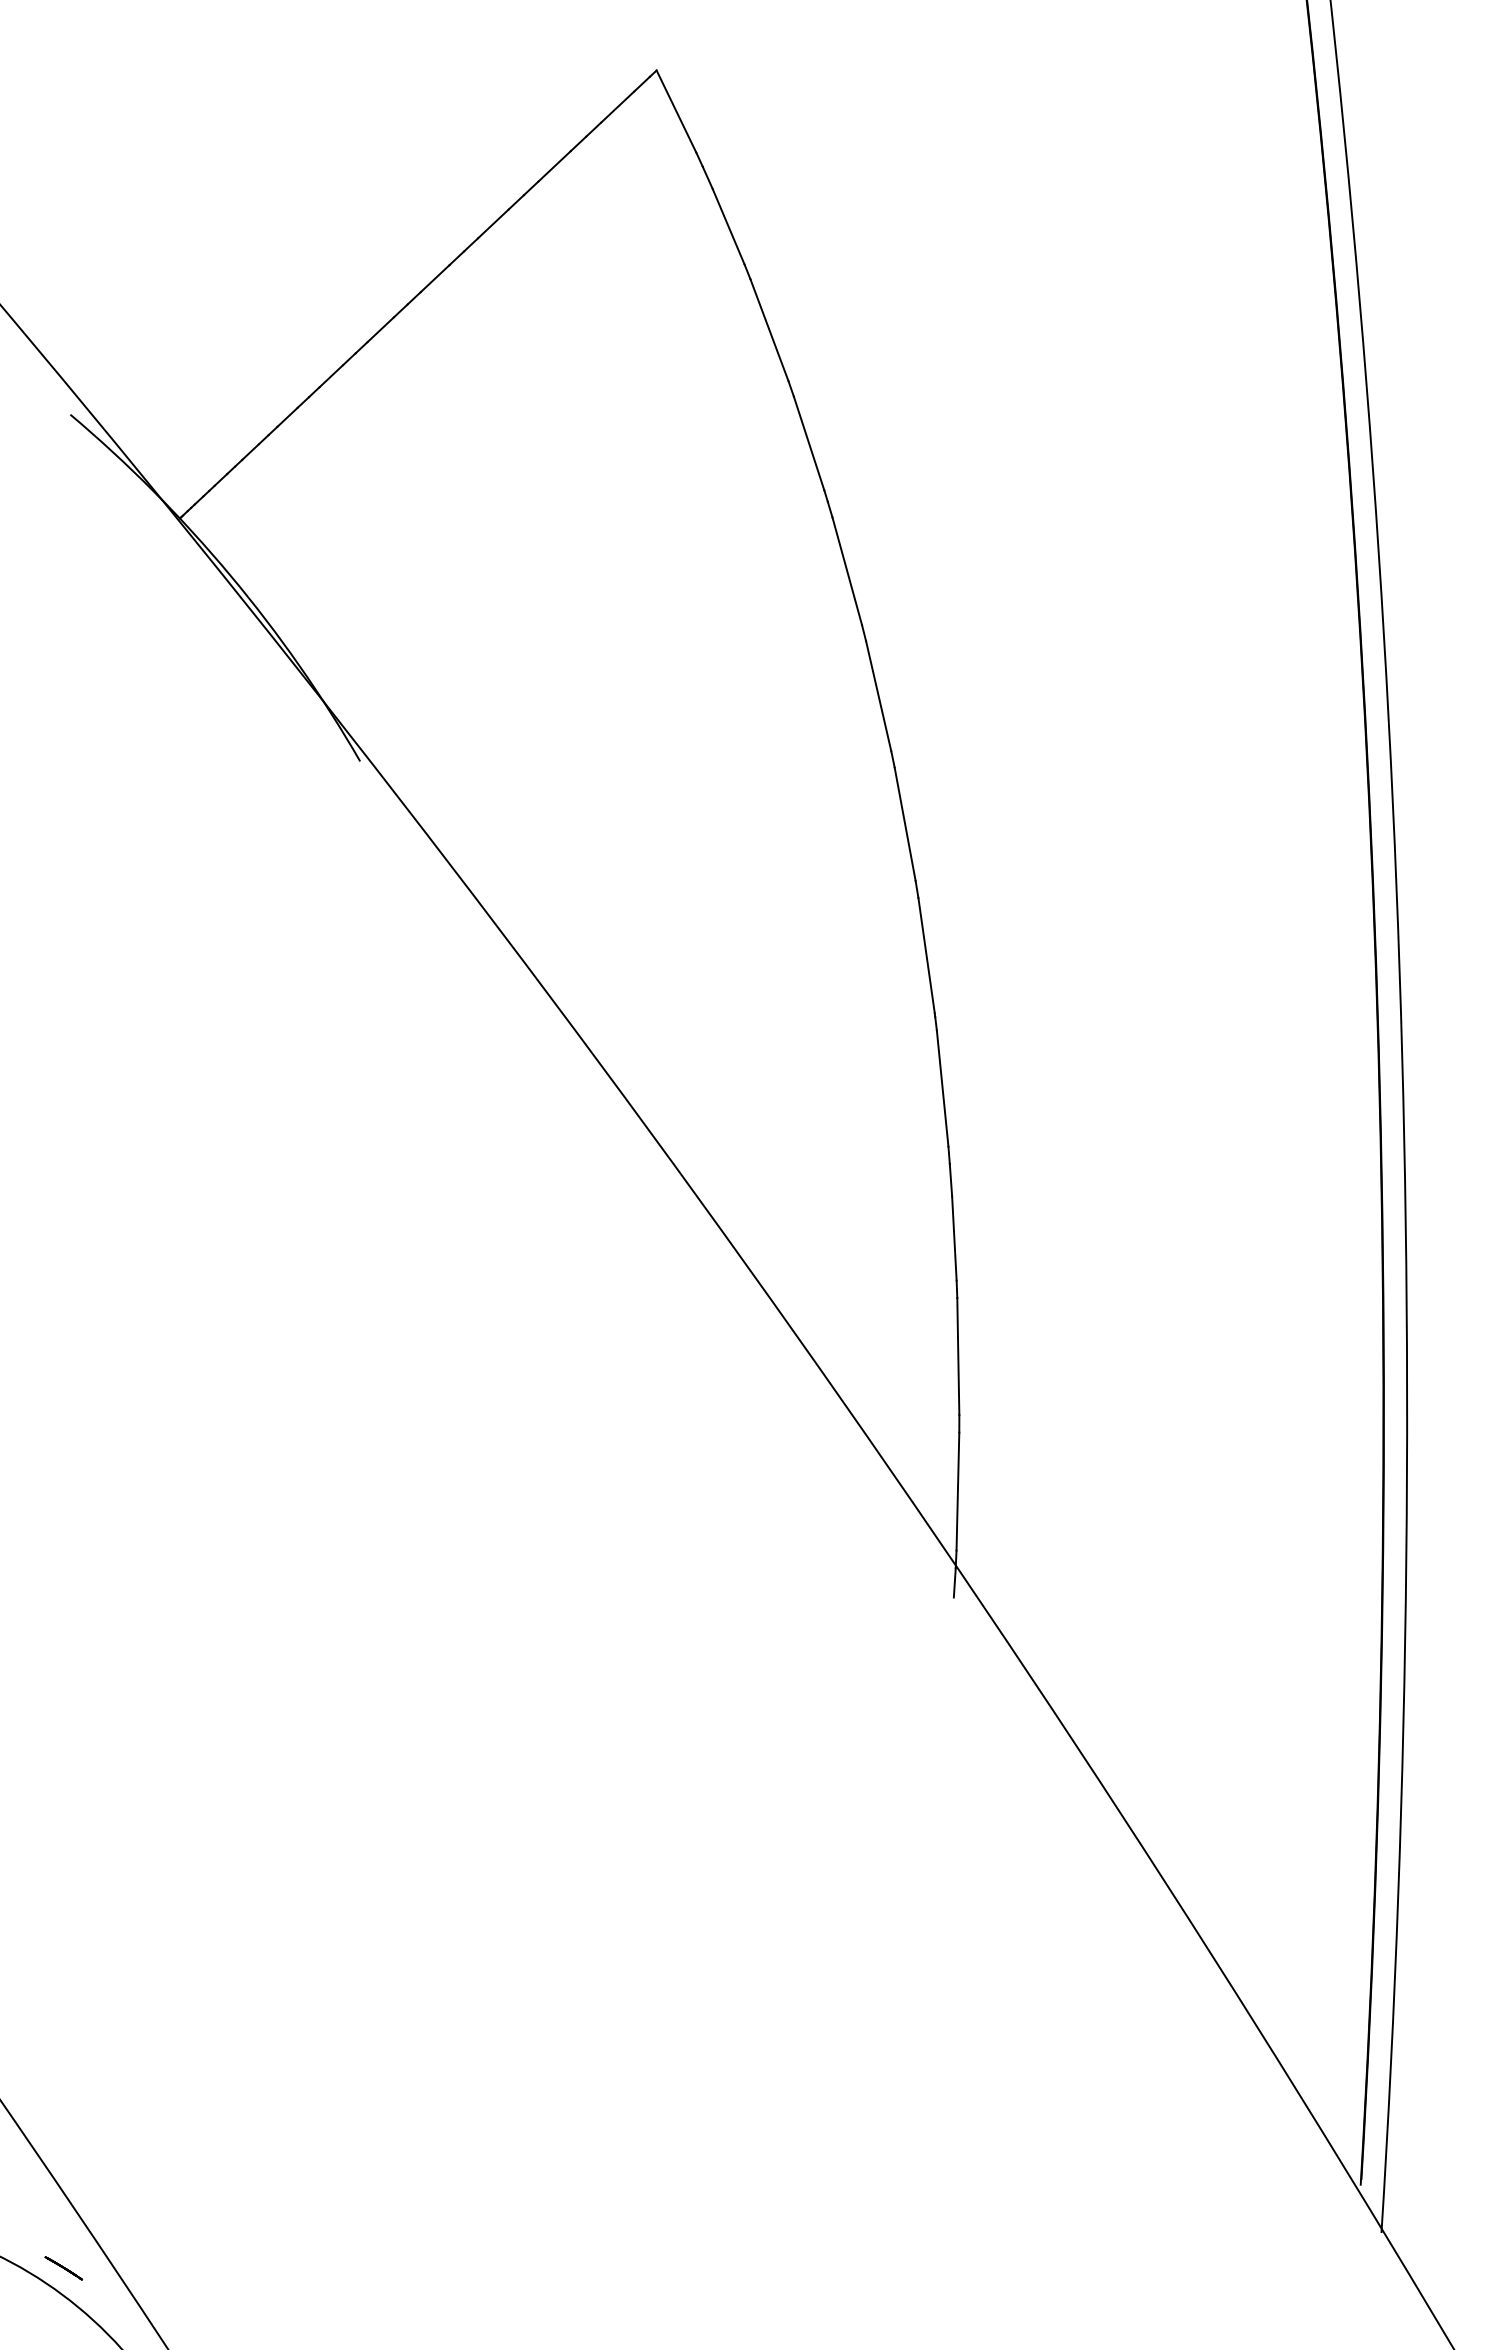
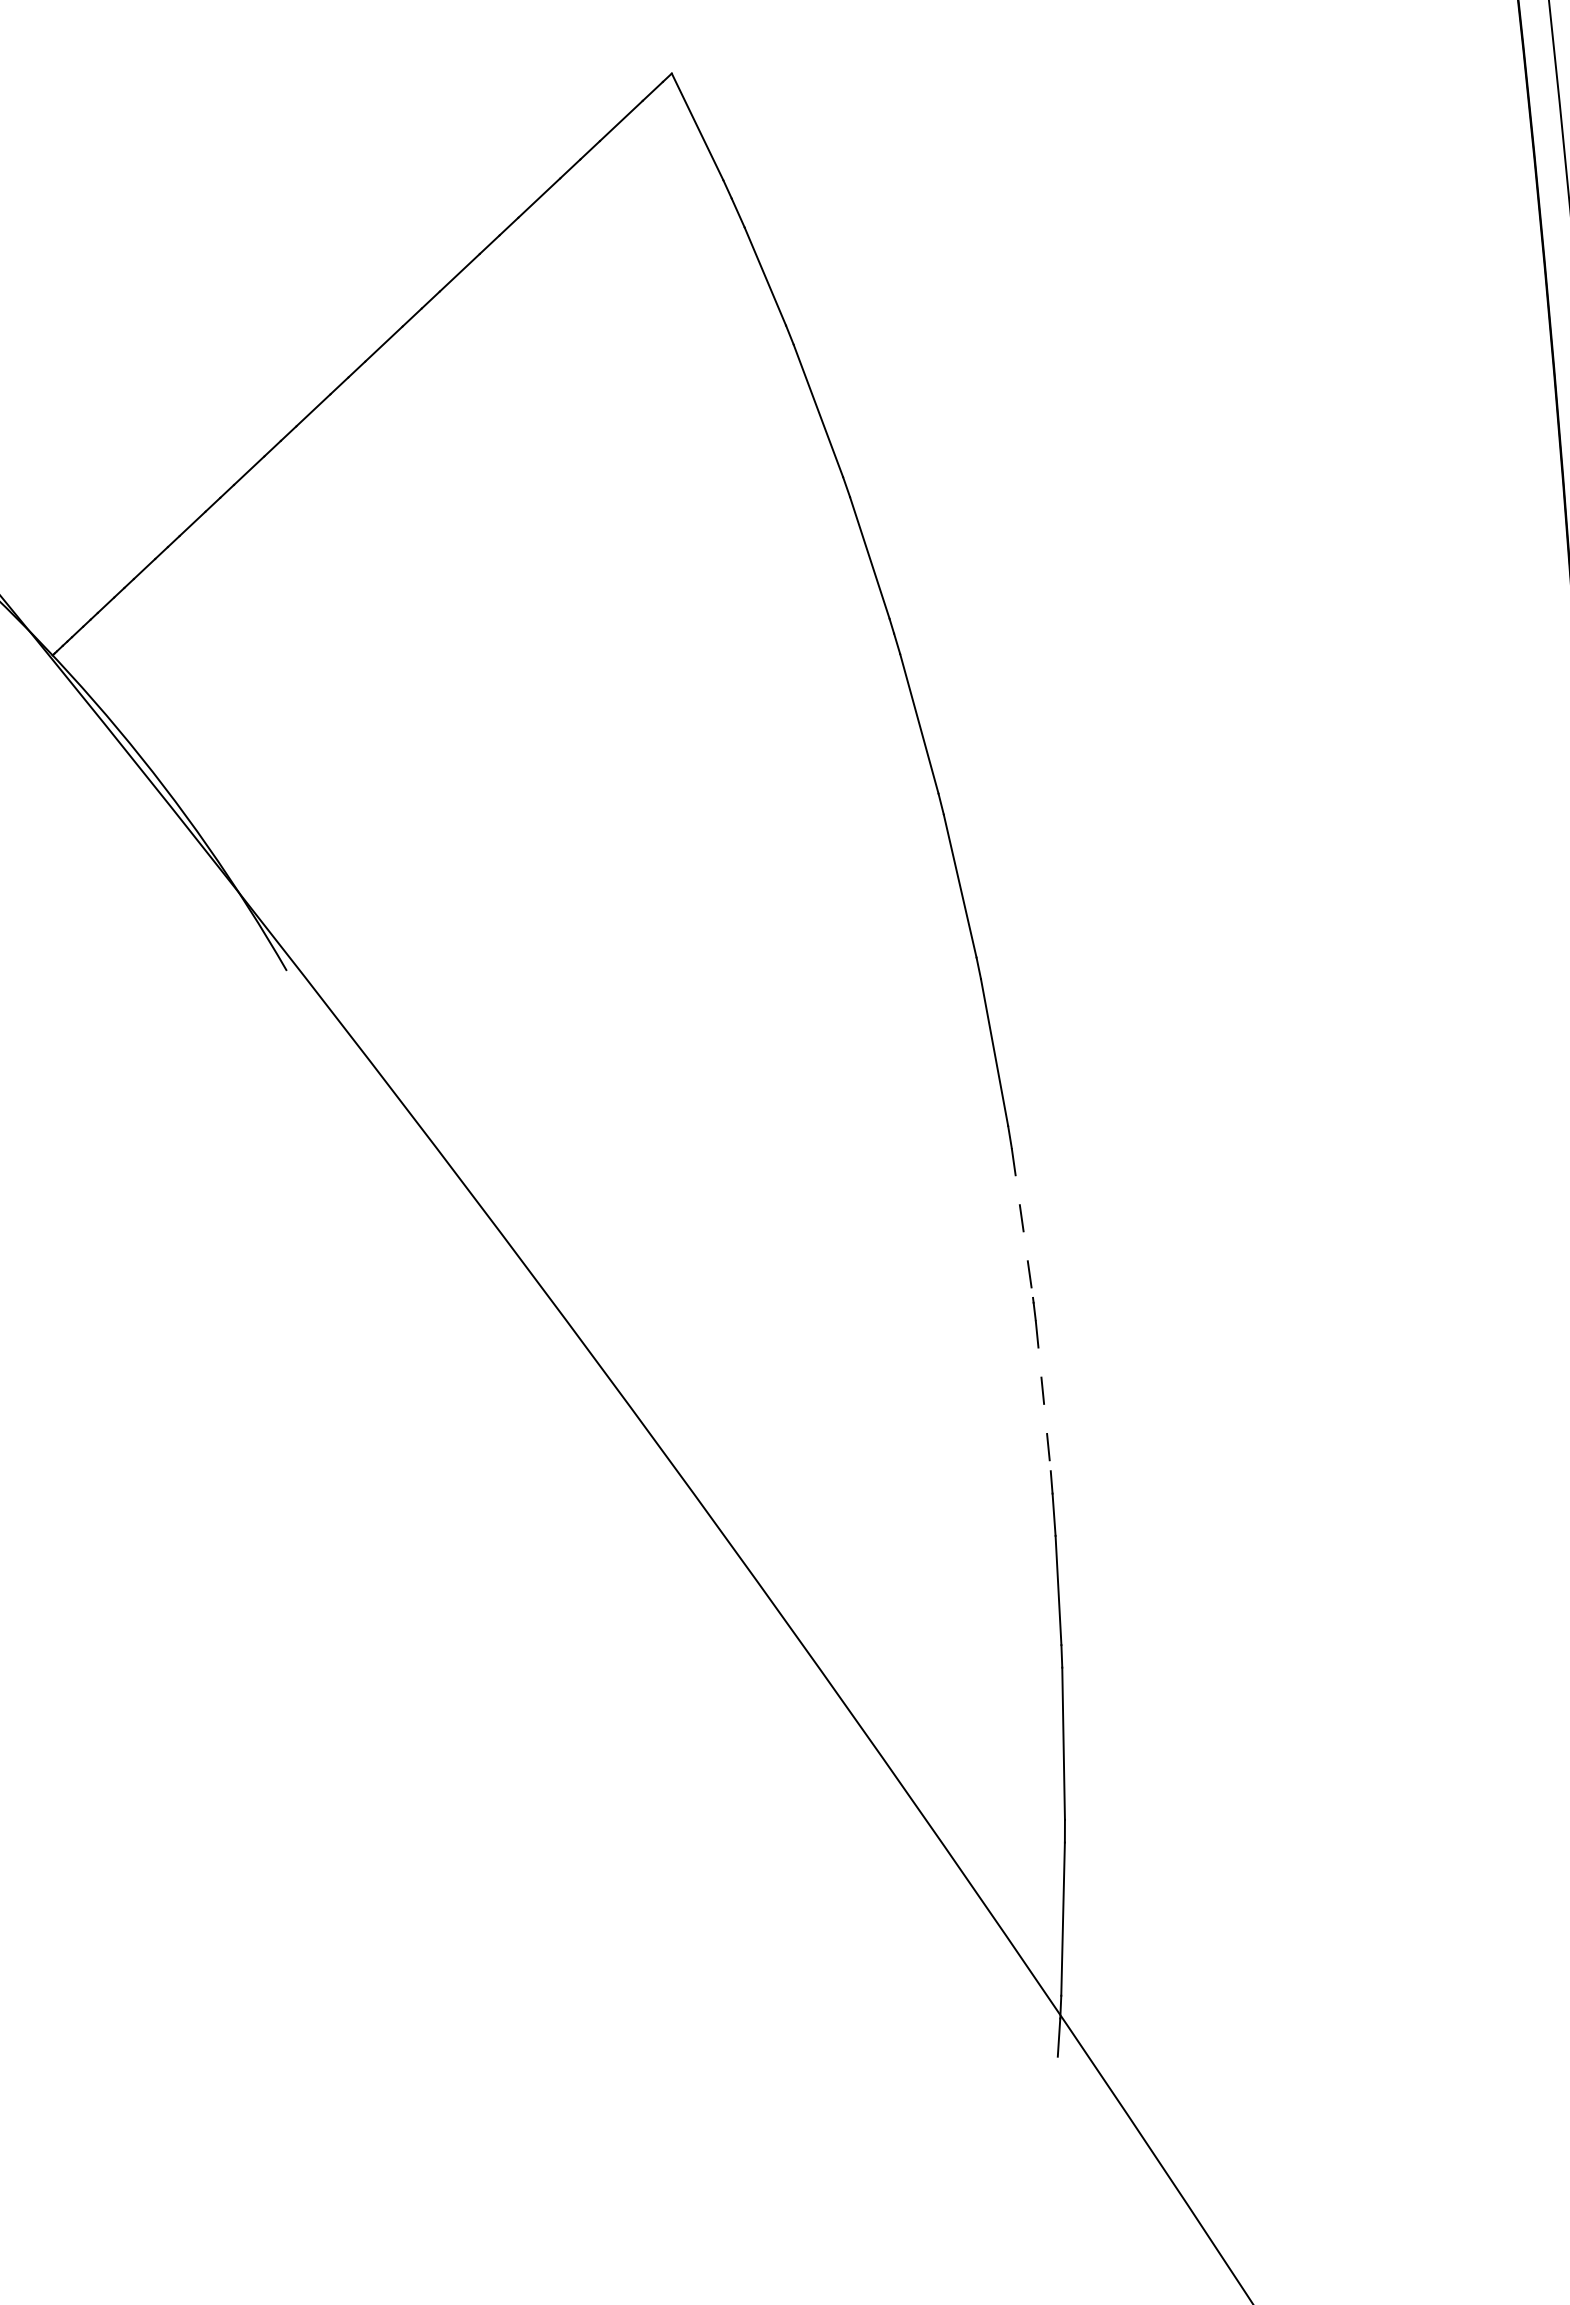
line: (926, 956) -> (1022, 1224), solid -> dashed
line: (942, 1089) -> (1043, 1396), solid -> dashed

